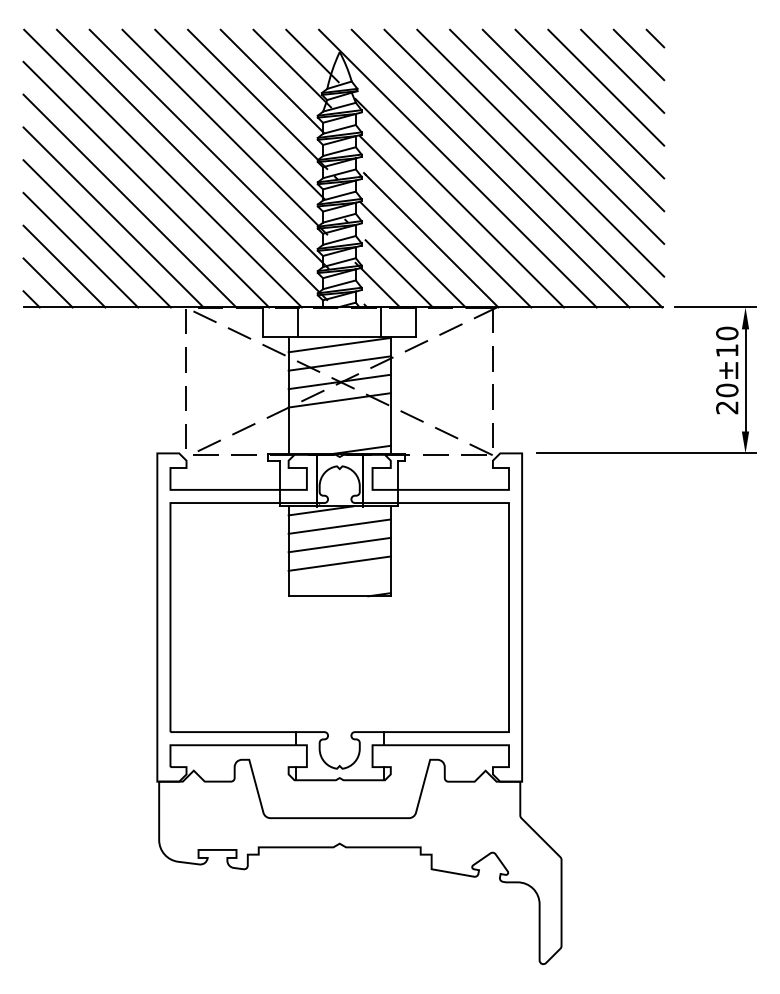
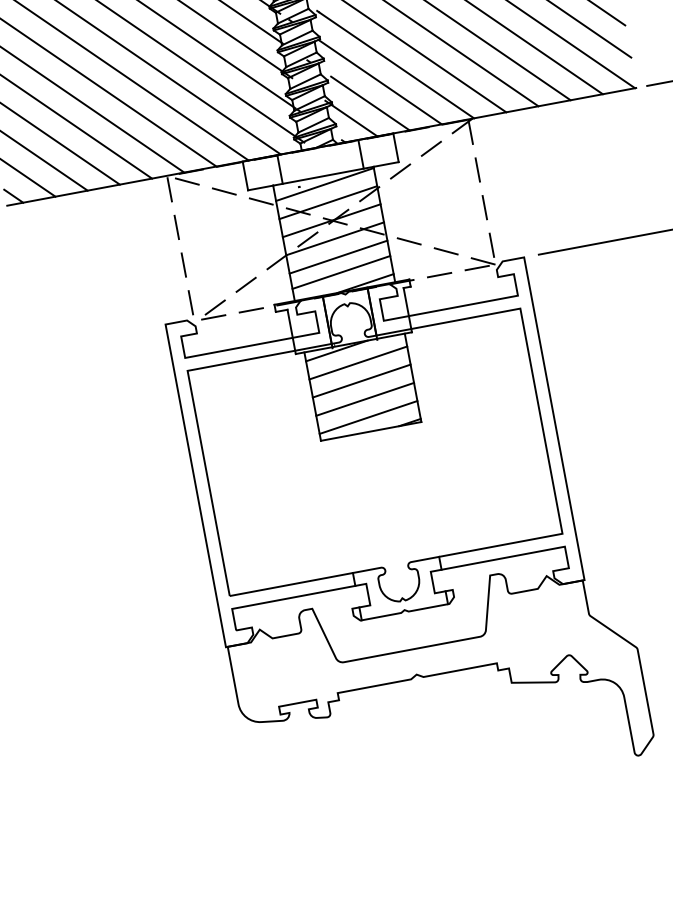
line: (339, 418) -> (338, 256), added
line: (339, 434) -> (341, 272), added
line: (339, 581) -> (368, 416), added

